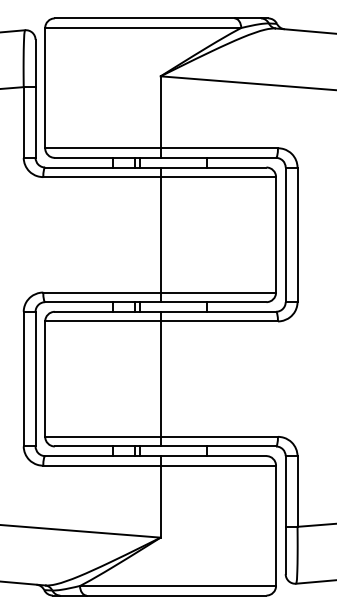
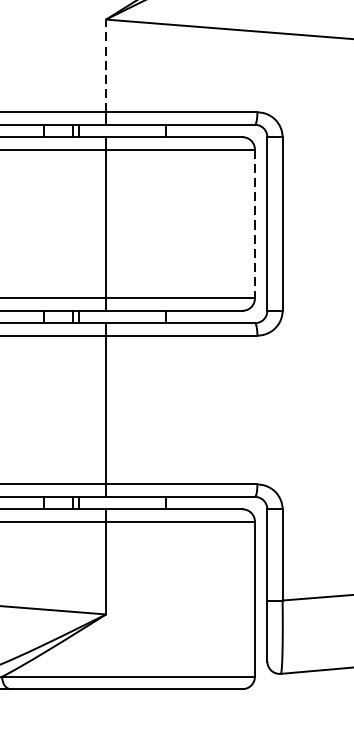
line: (160, 112) -> (105, 66), solid -> dashed
line: (276, 234) -> (255, 223), solid -> dashed

